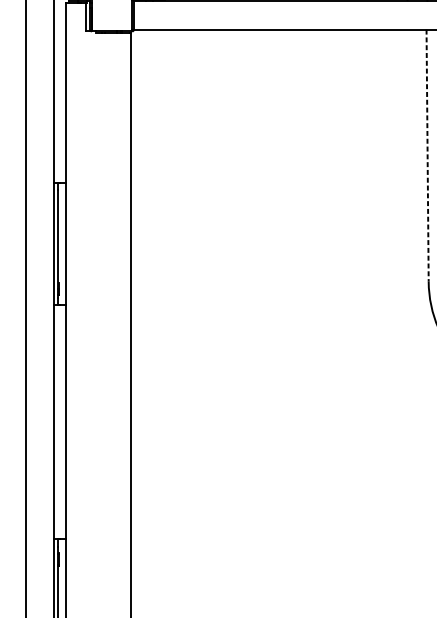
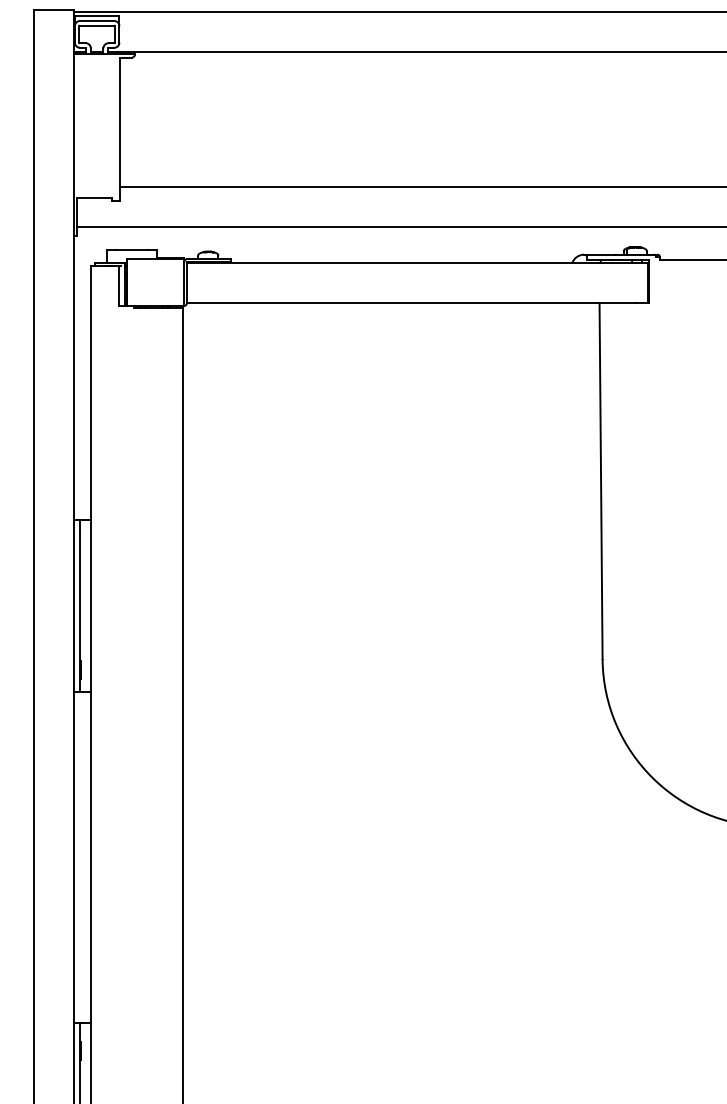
line: (427, 155) -> (601, 481), dashed -> solid

